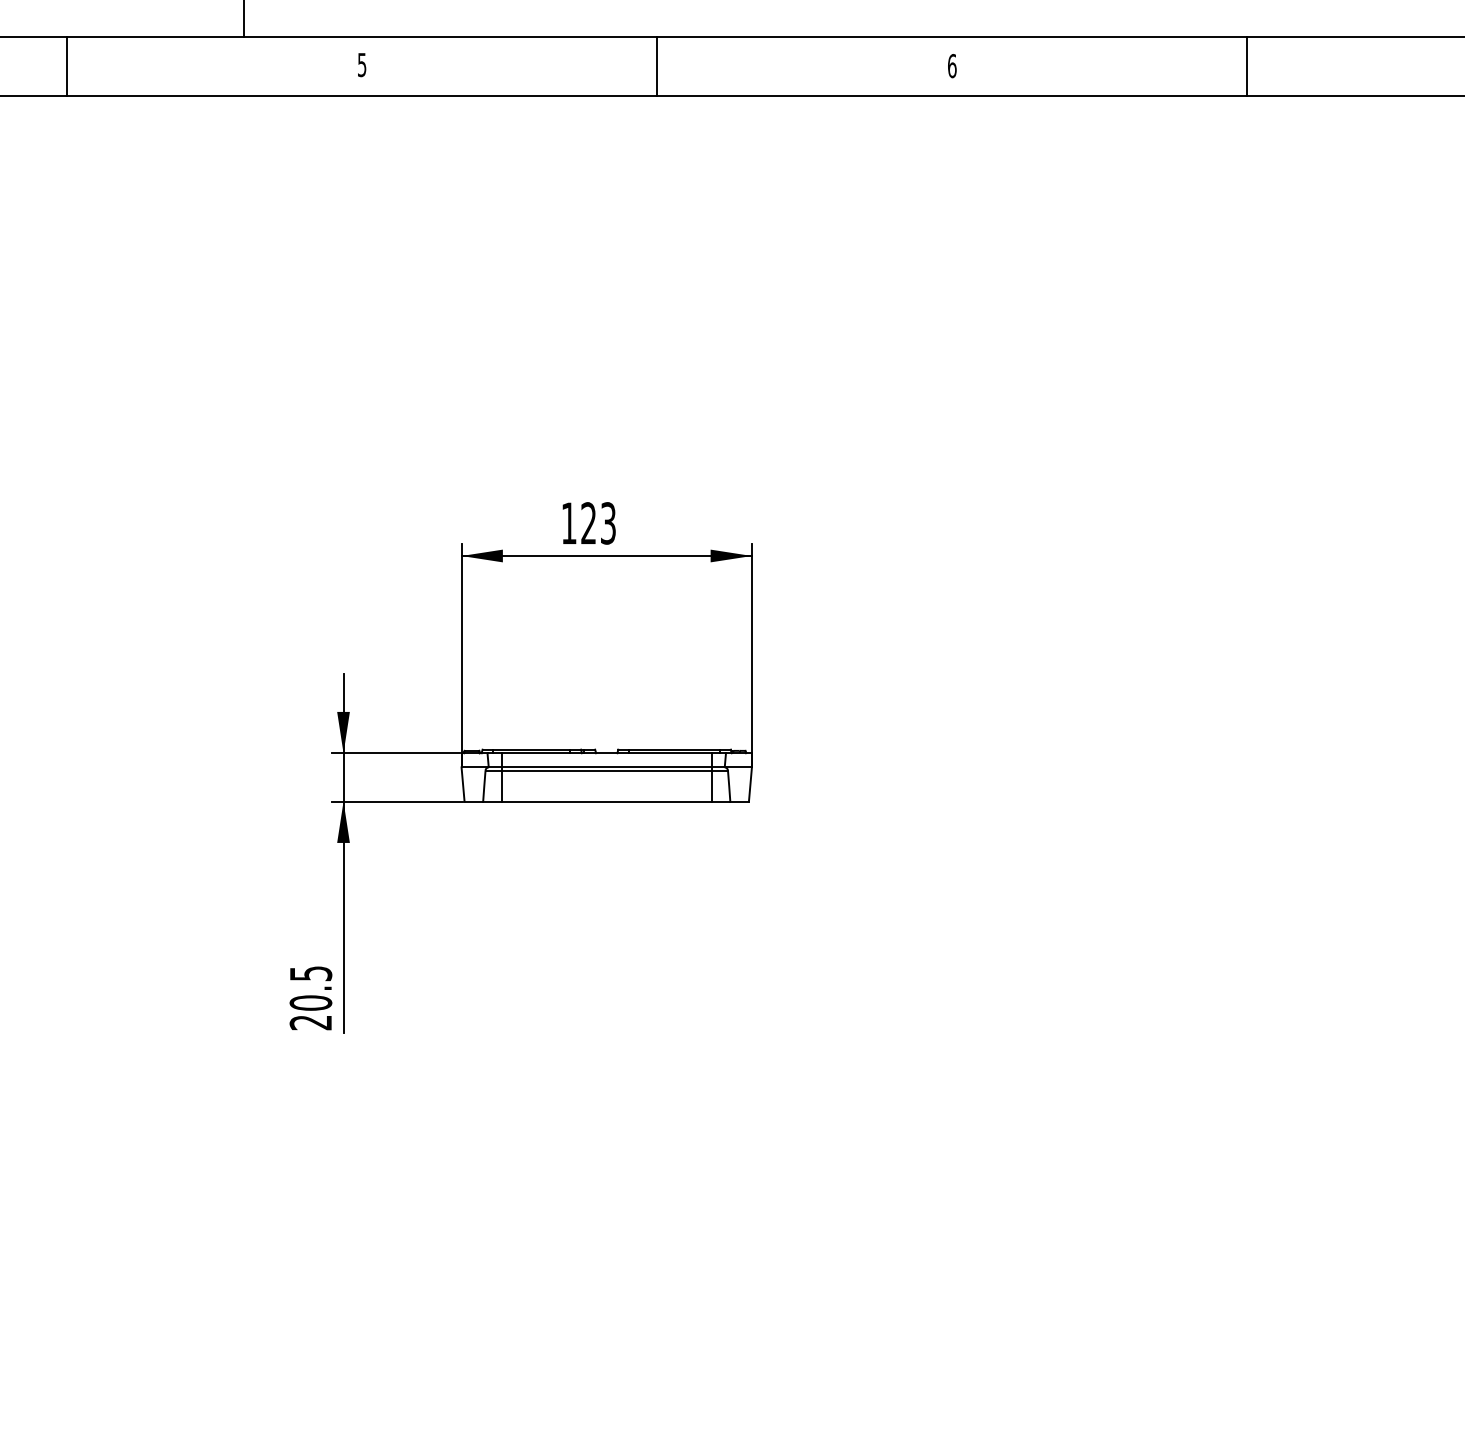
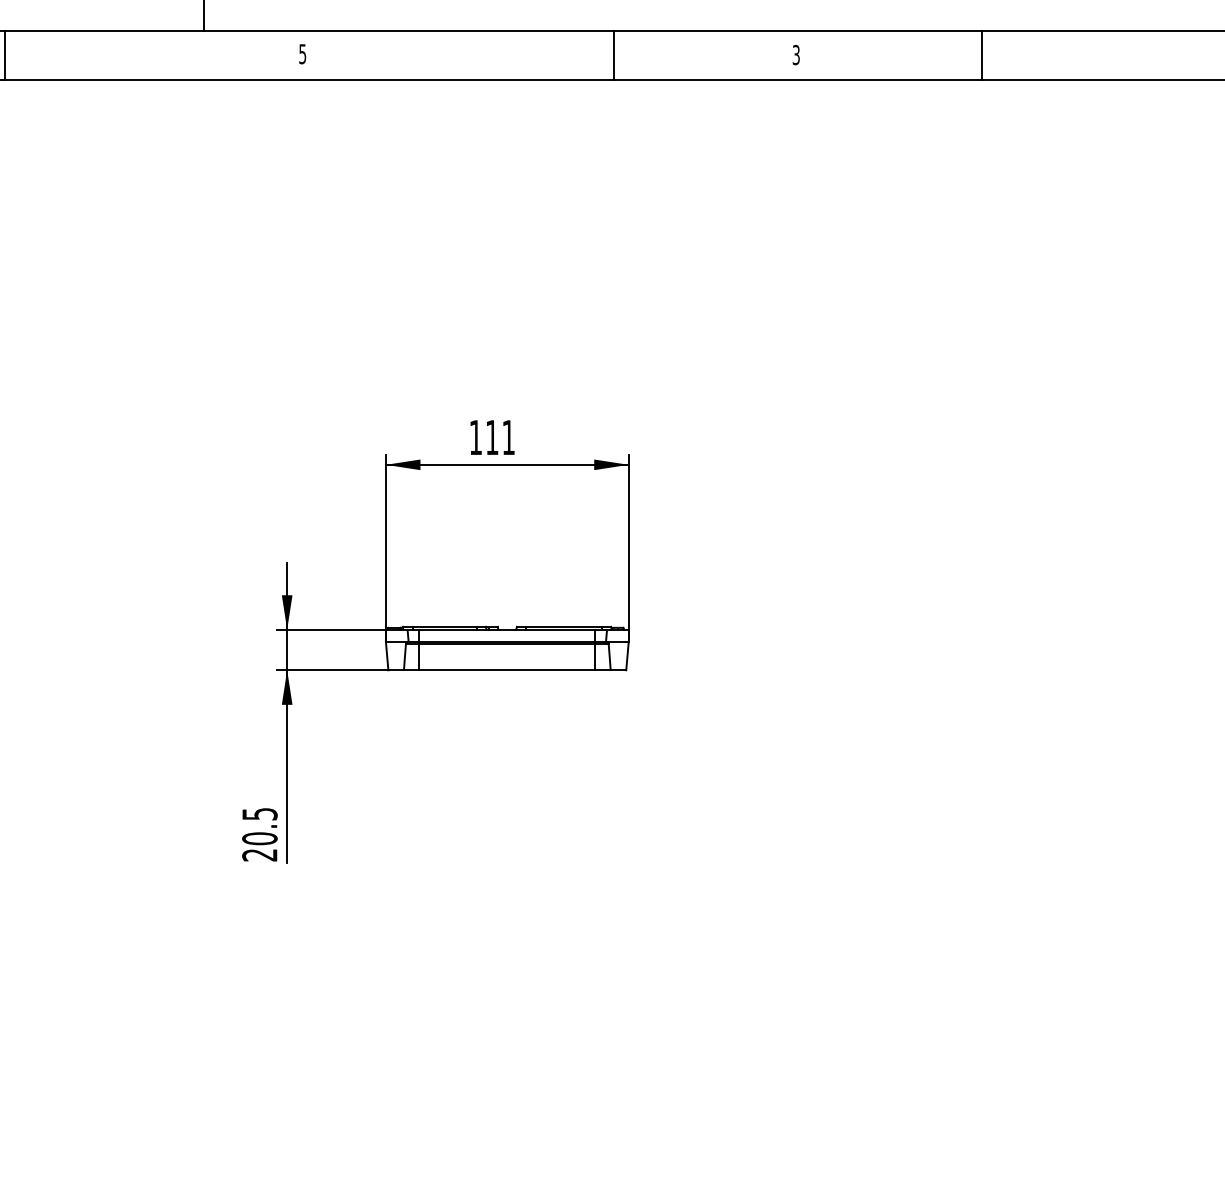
line: (66, 66) -> (4, 55), moved
line: (656, 66) -> (614, 55), moved
text: (952, 66) -> (796, 55), 6 -> 3
line: (1247, 66) -> (982, 55), moved
text: (598, 523) -> (500, 437), 123 -> 111

